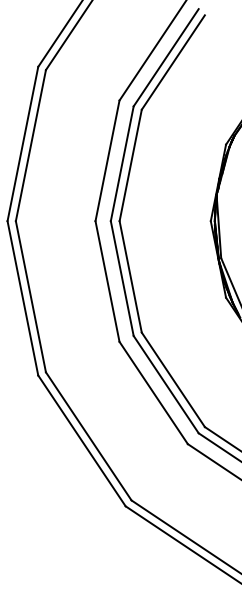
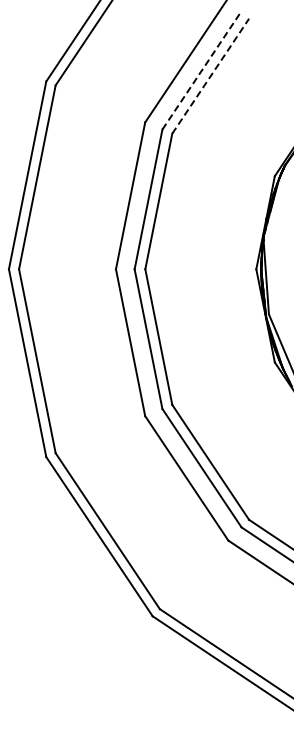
line: (166, 57) -> (202, 69), solid -> dashed
line: (173, 61) -> (210, 75), solid -> dashed

